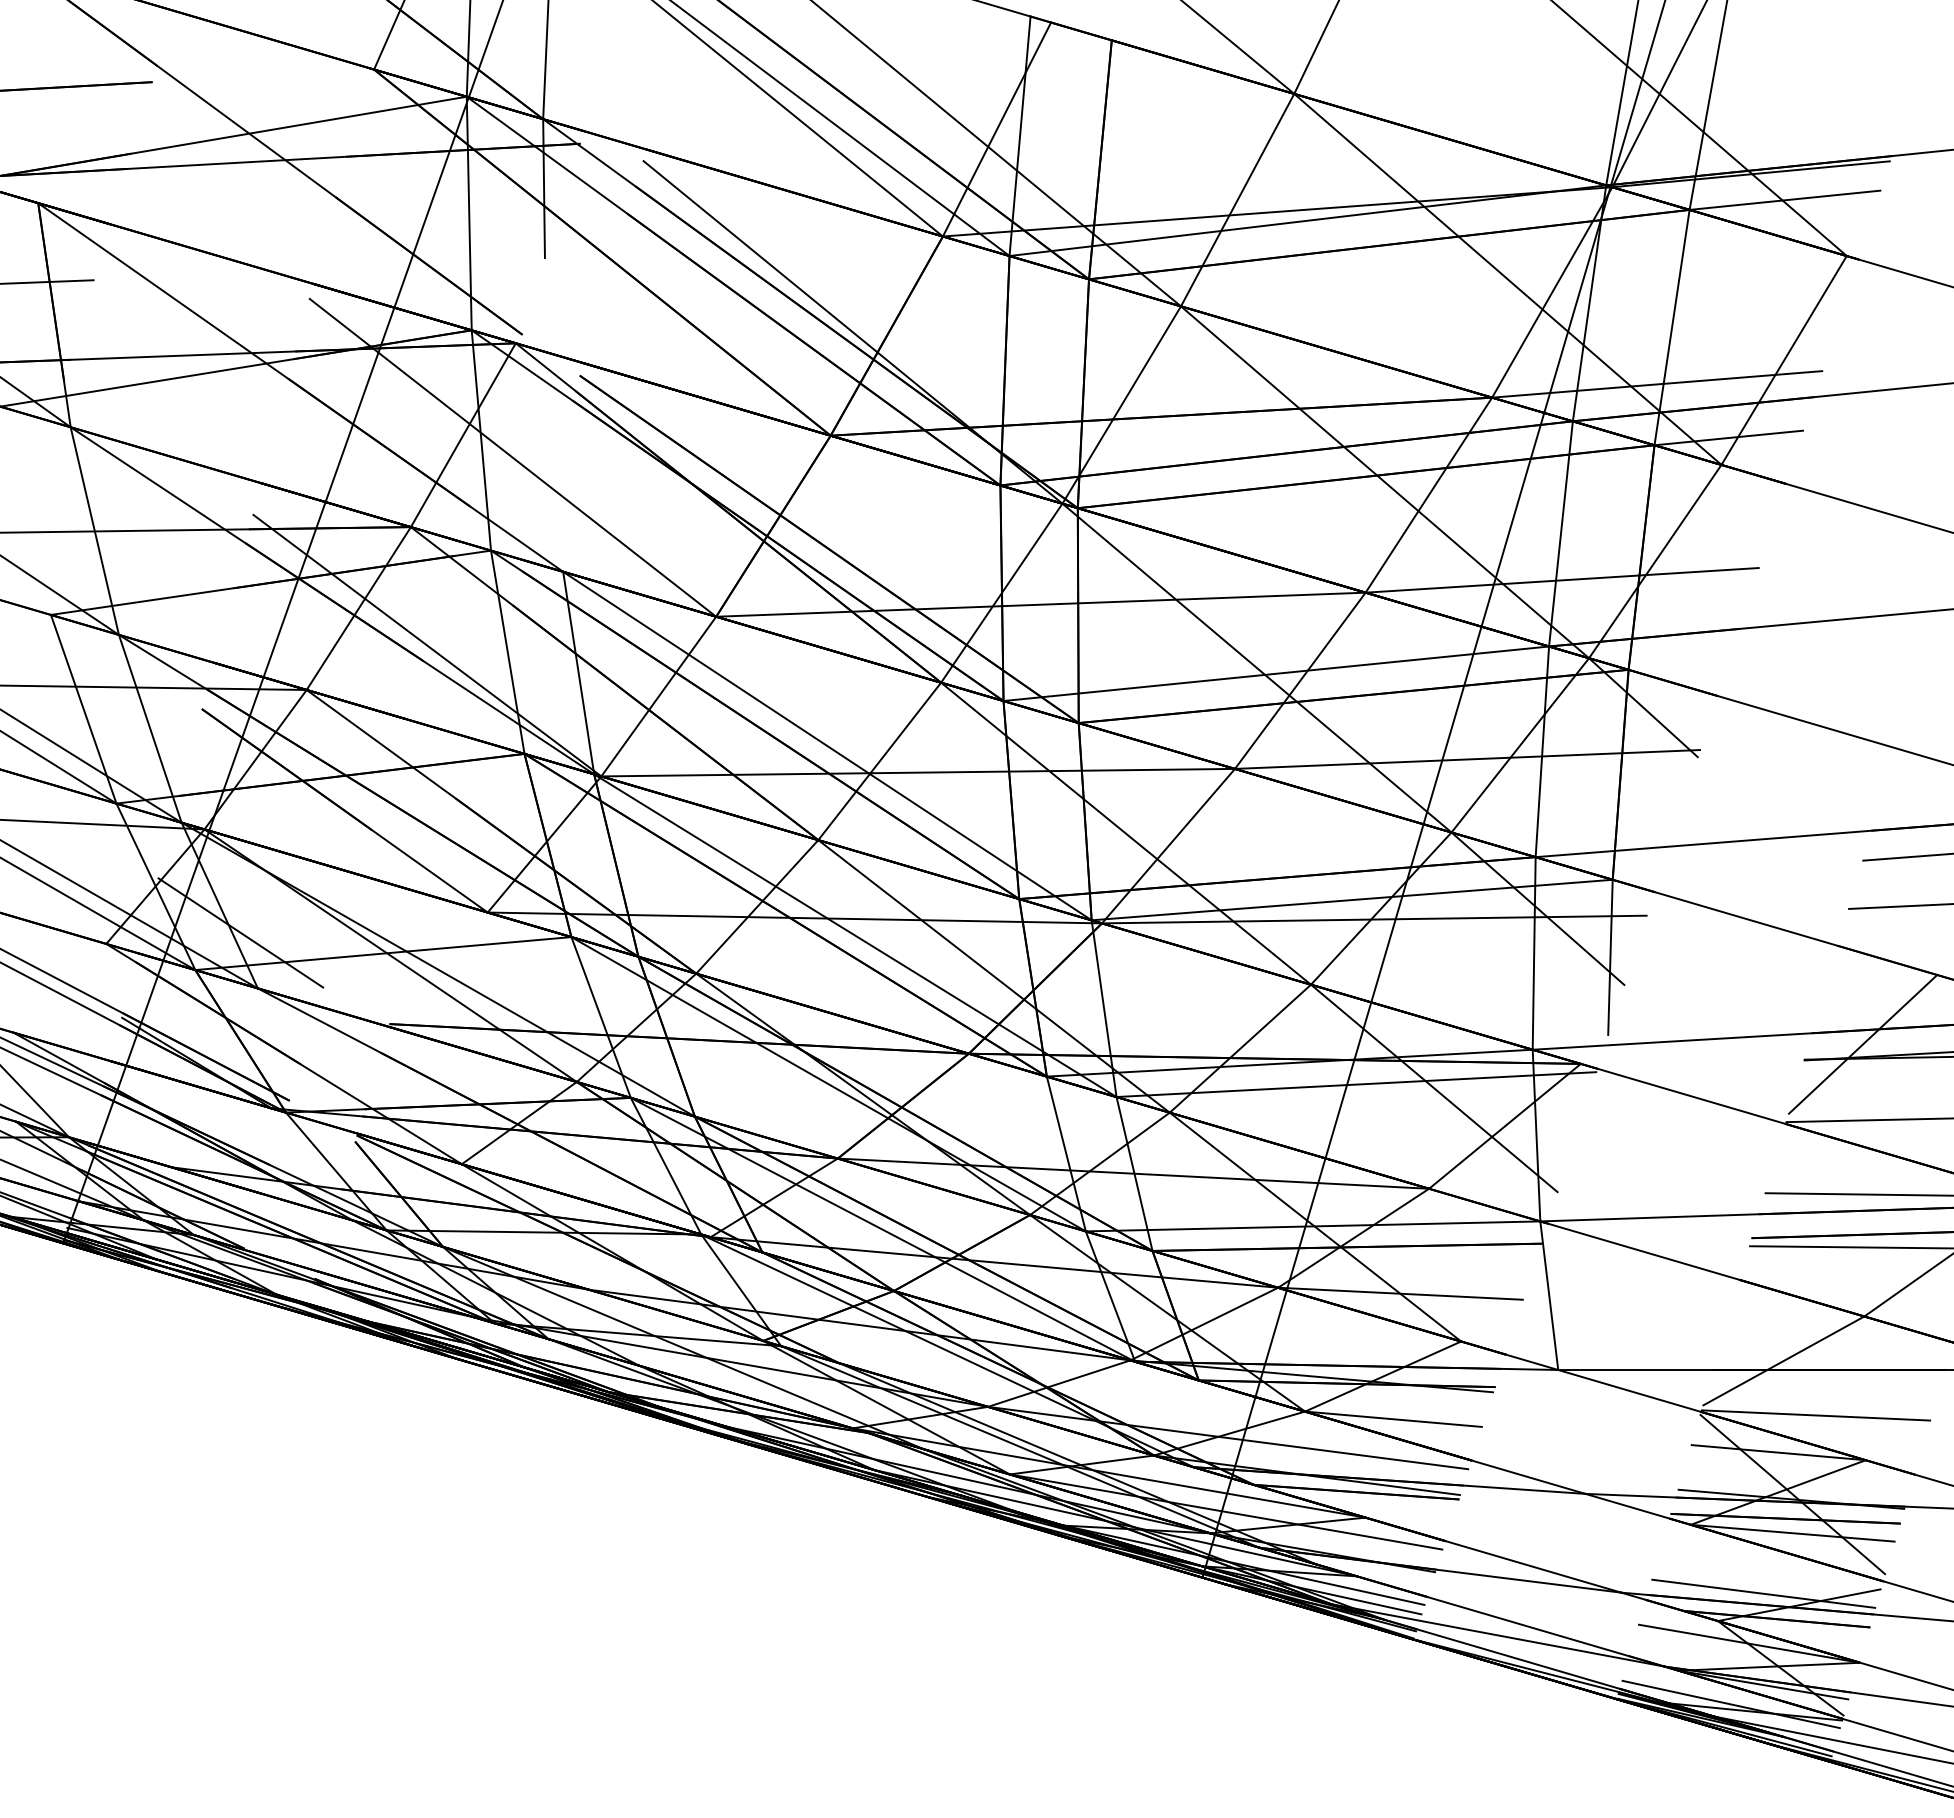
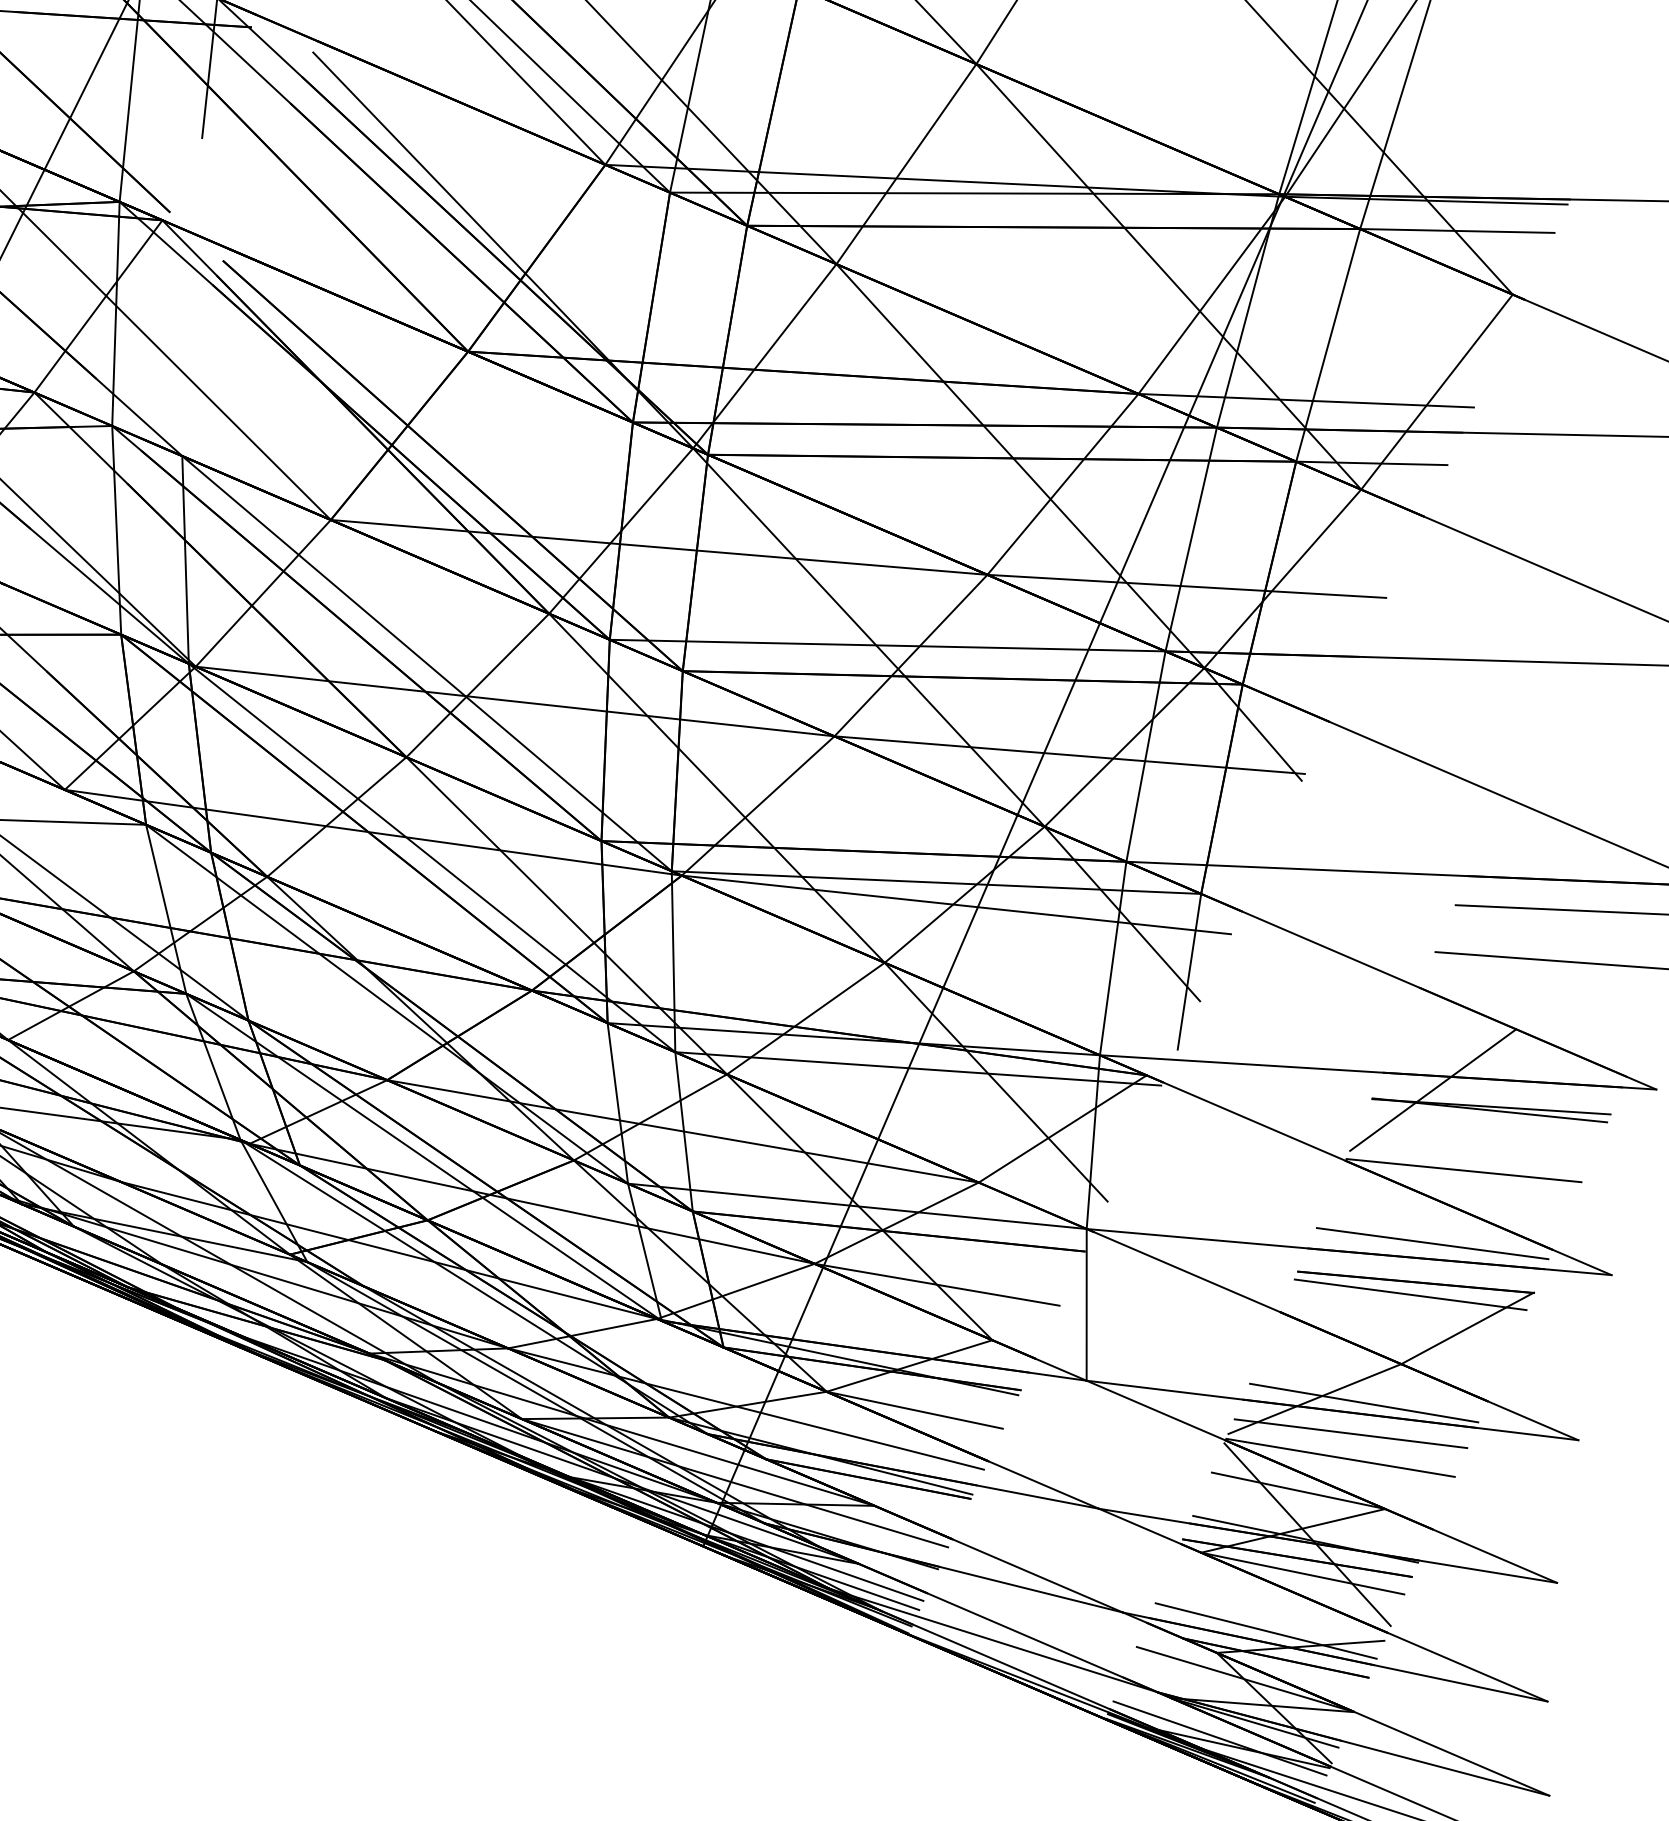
line: (1832, 1358) -> (1364, 1402), added
line: (1822, 1390) -> (1350, 1433), added

